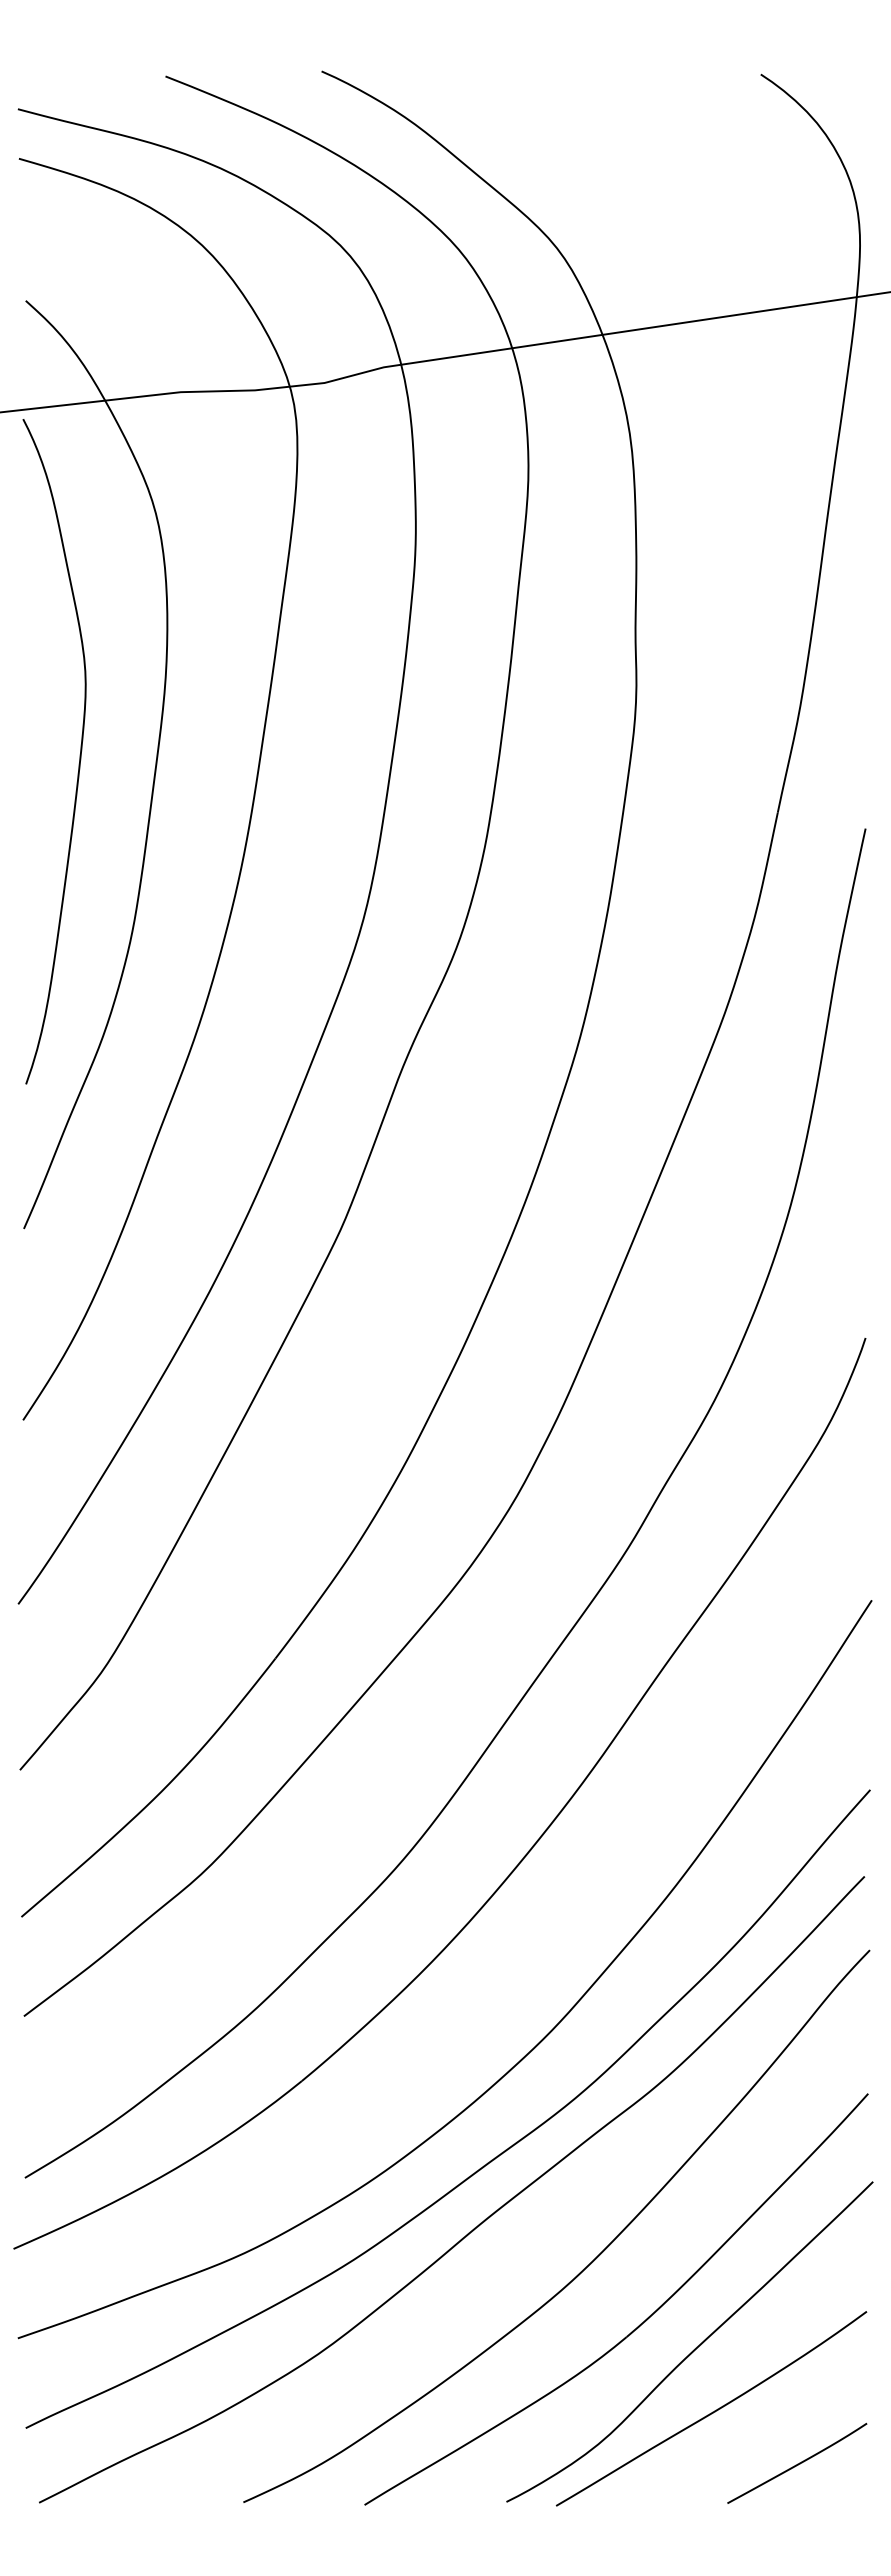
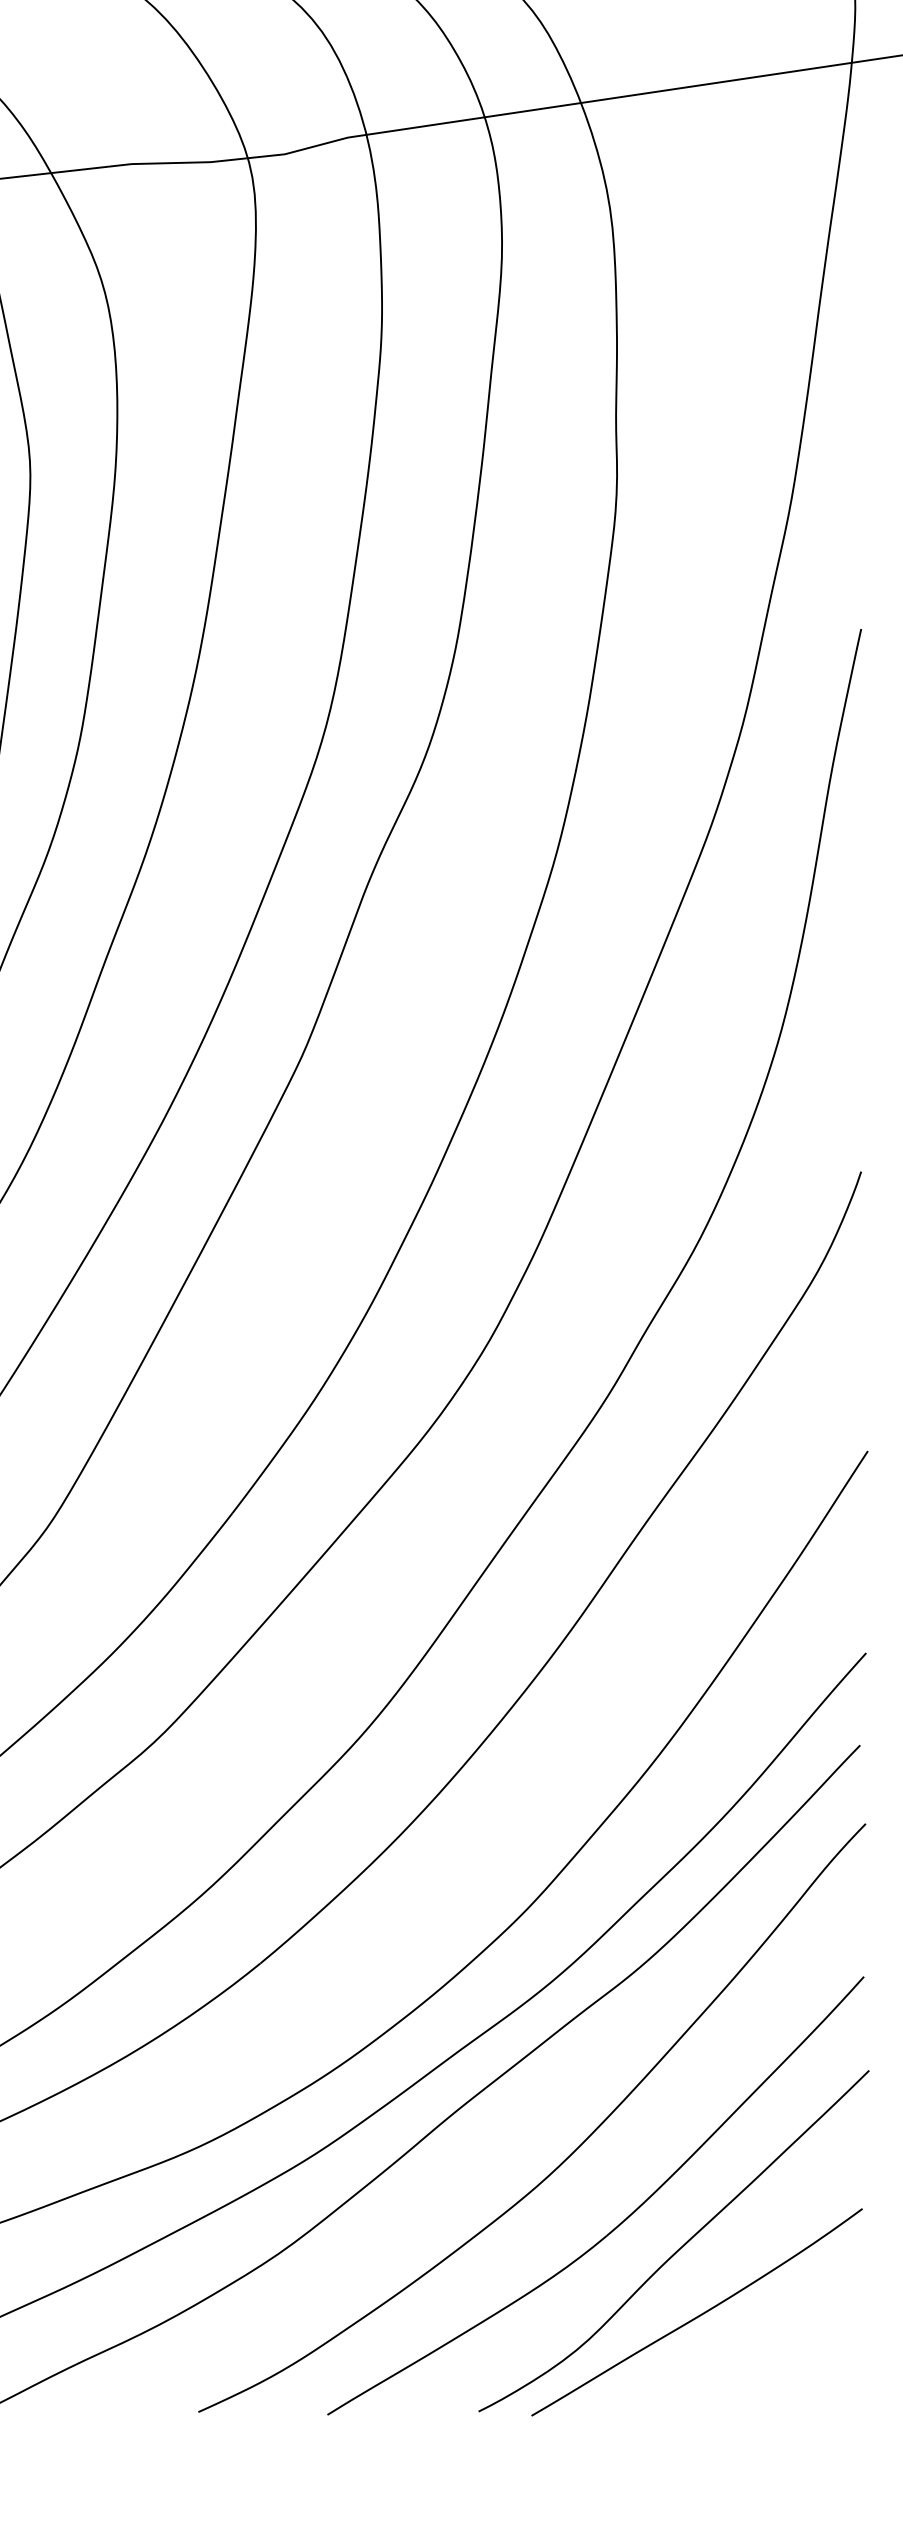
curve: (797, 2463) -> (788, 2370), removed

